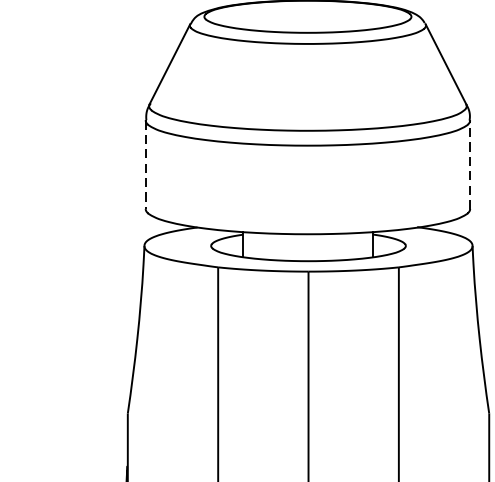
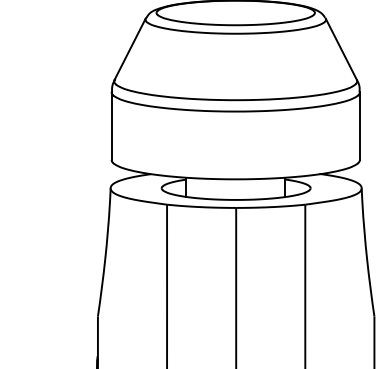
line: (145, 165) -> (111, 126), dashed -> solid
line: (469, 165) -> (359, 126), dashed -> solid

